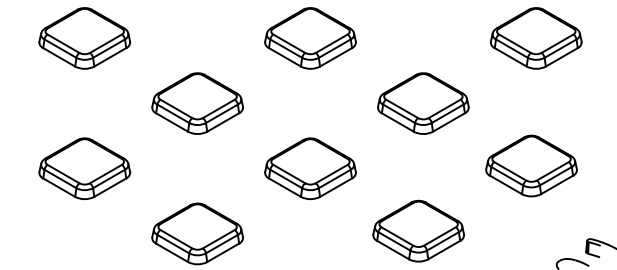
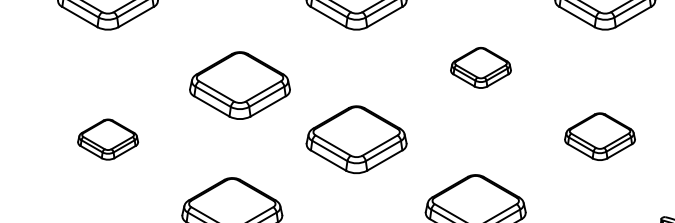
part: (197, 103) -> (239, 85), moved
part: (423, 103) -> (481, 67), size x0.6
part: (531, 165) -> (600, 136), size x0.7
part: (84, 168) -> (107, 139), size x0.6

